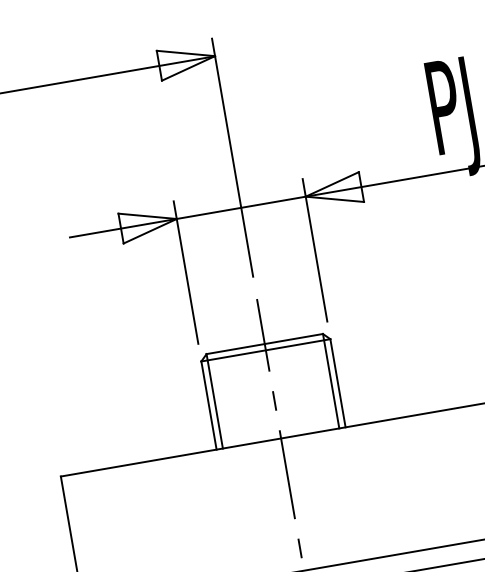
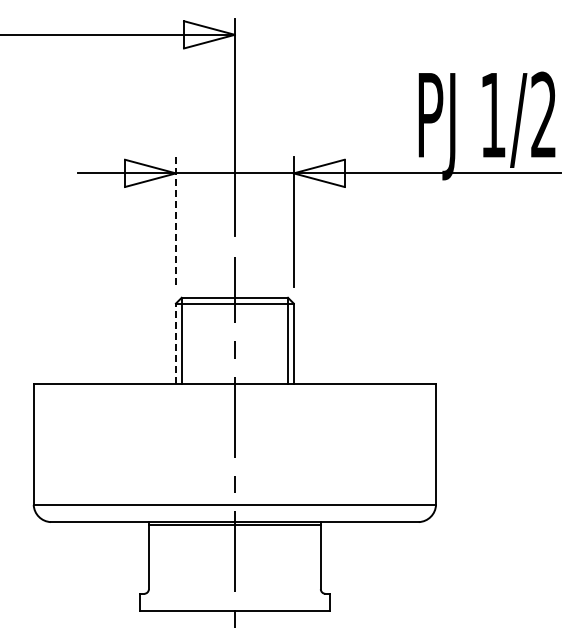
line: (185, 272) -> (175, 222), solid -> dashed
line: (208, 405) -> (175, 343), solid -> dashed

